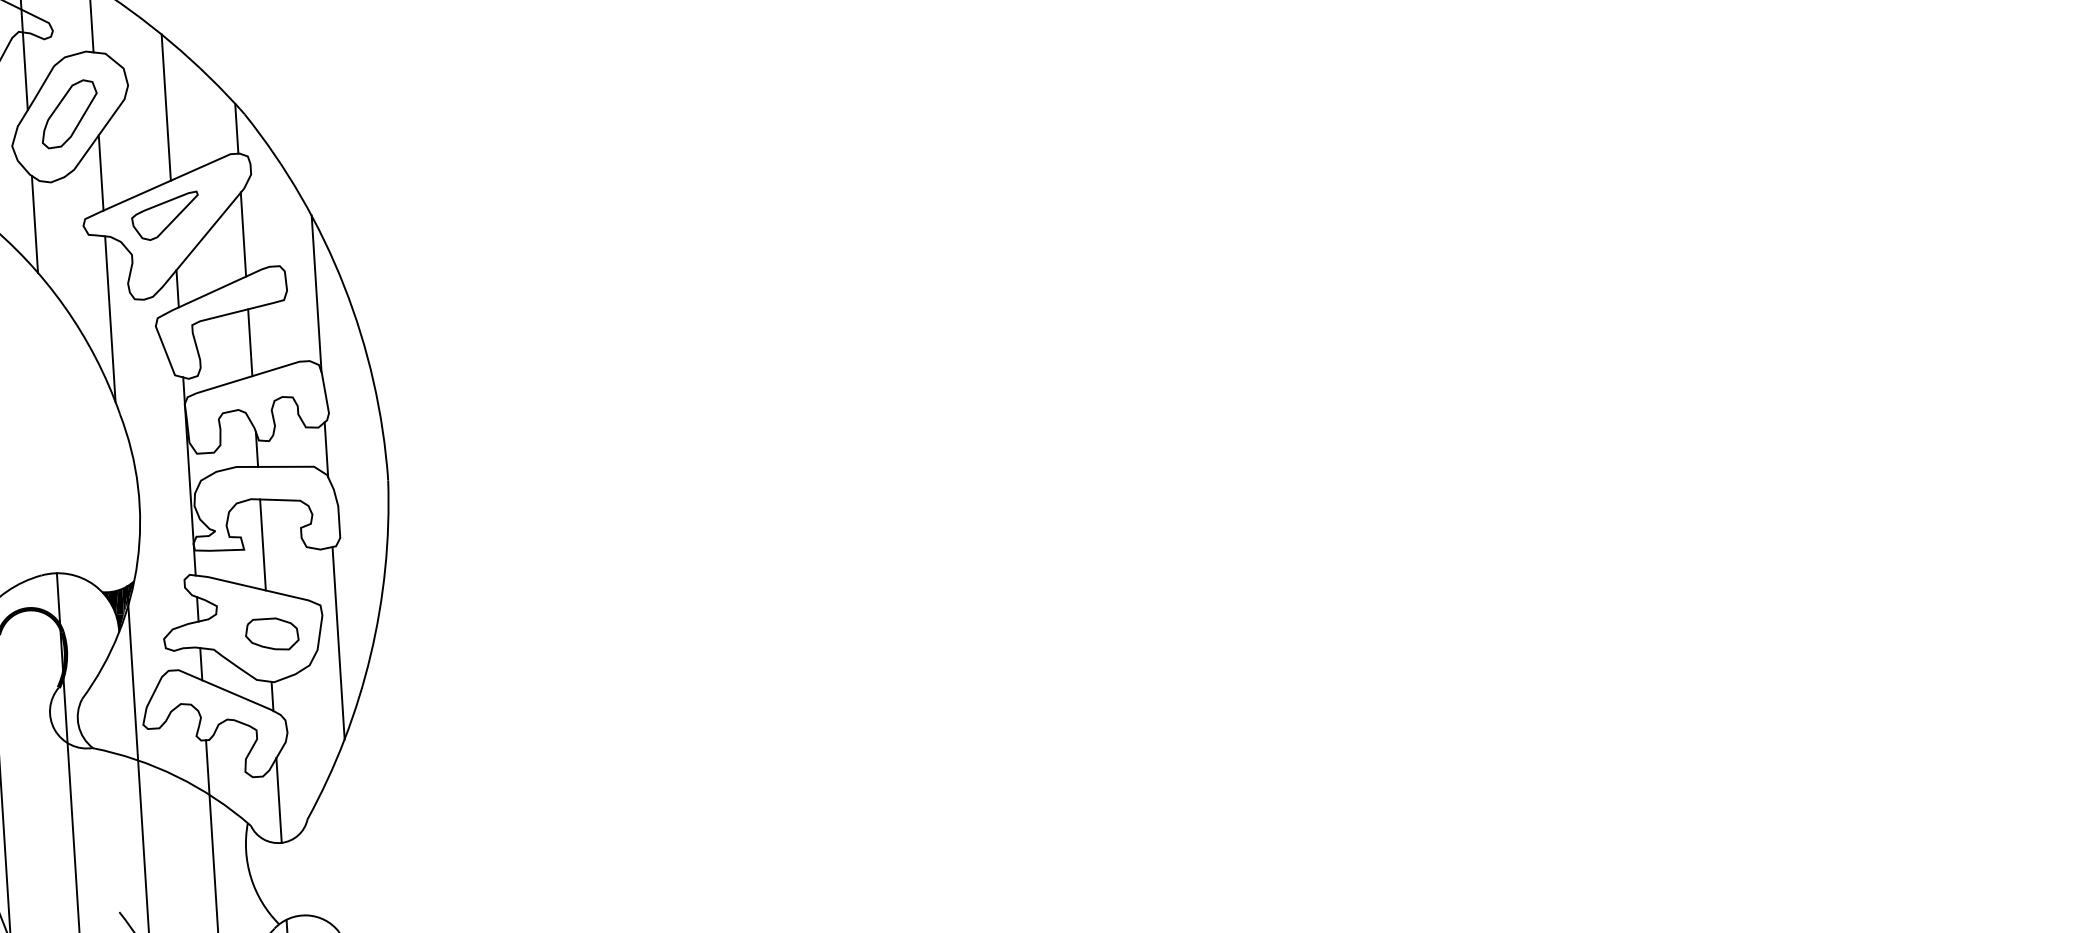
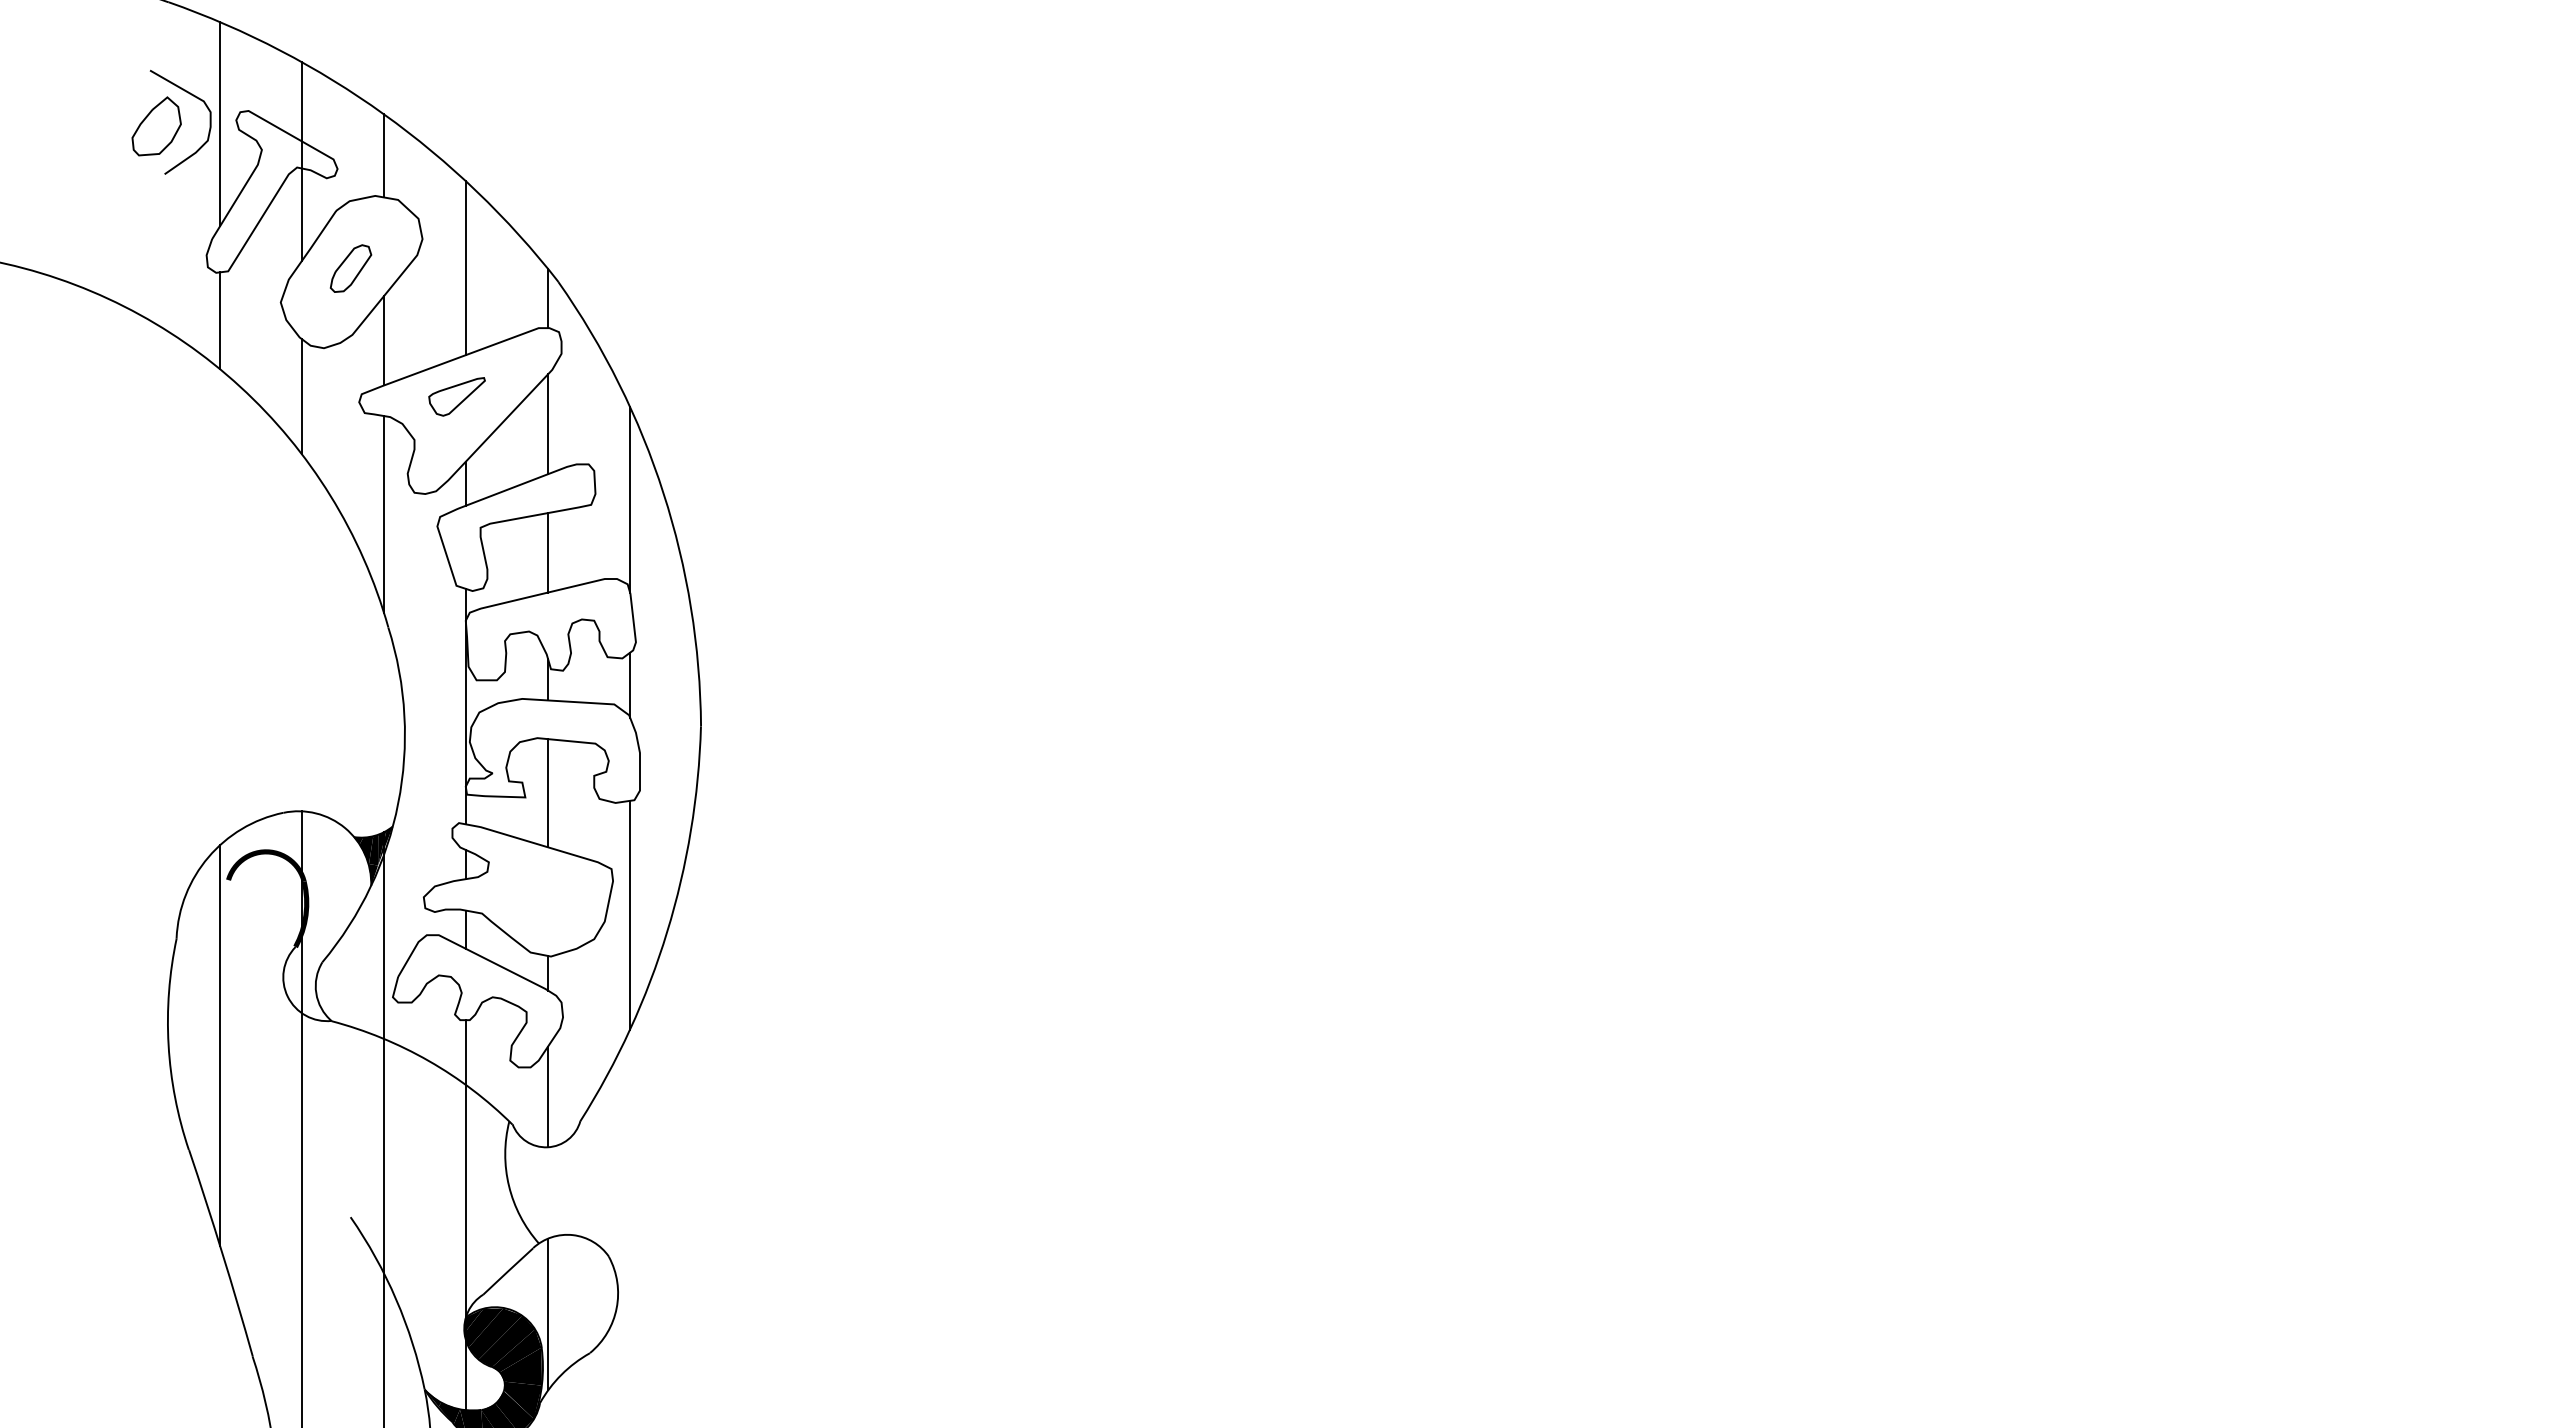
part: (69, 113) -> (350, 268), size x0.6
part: (165, 216) -> (456, 396), size x0.7
part: (272, 634) -> (552, 899), removed

